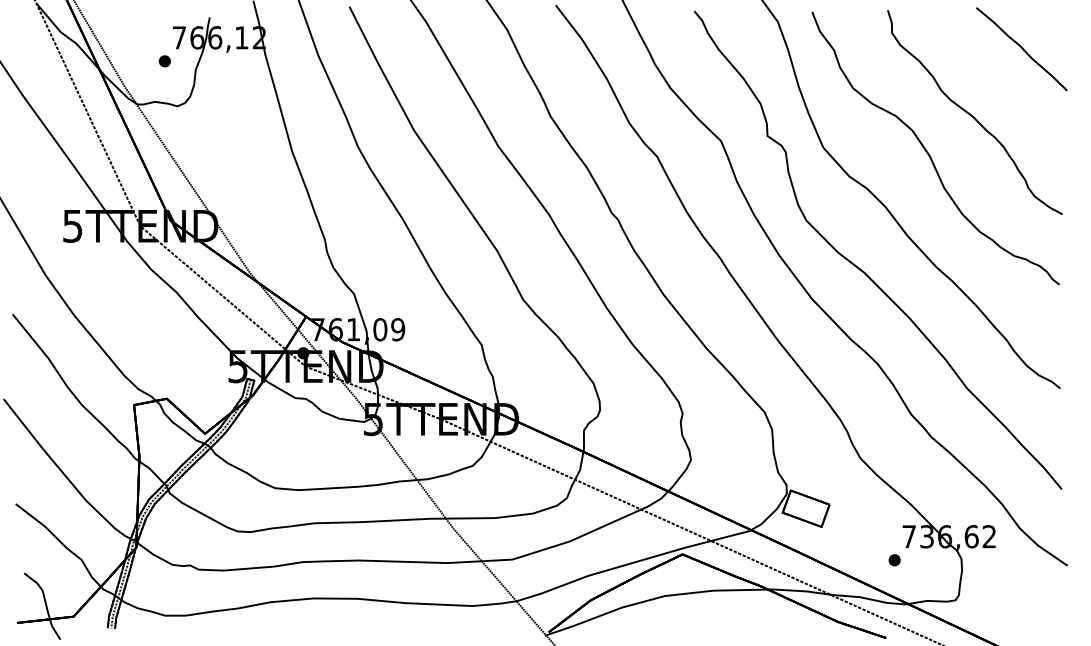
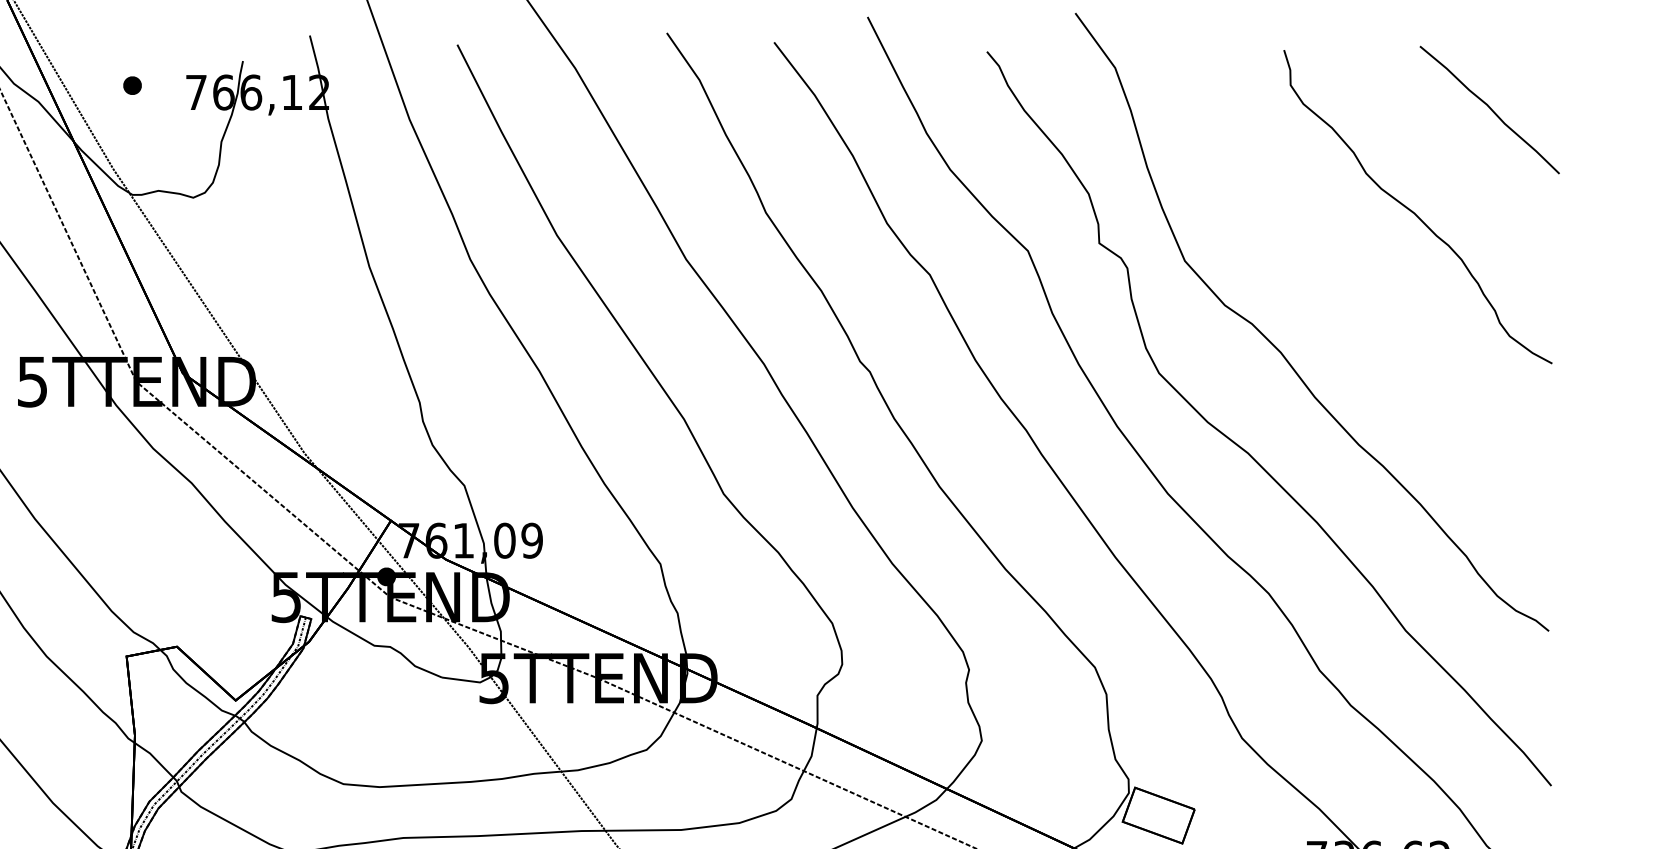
part: (164, 61) -> (131, 85), moved
part: (929, 153) -> (1348, 270), removed

